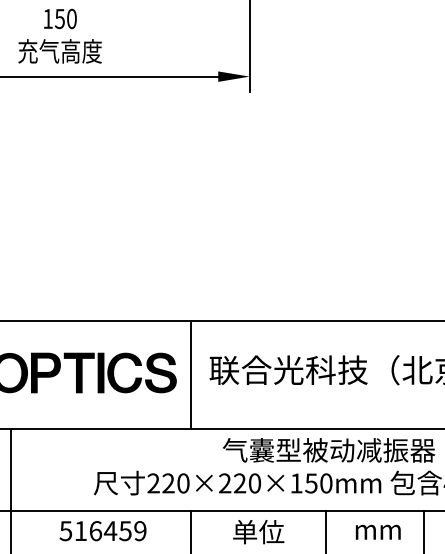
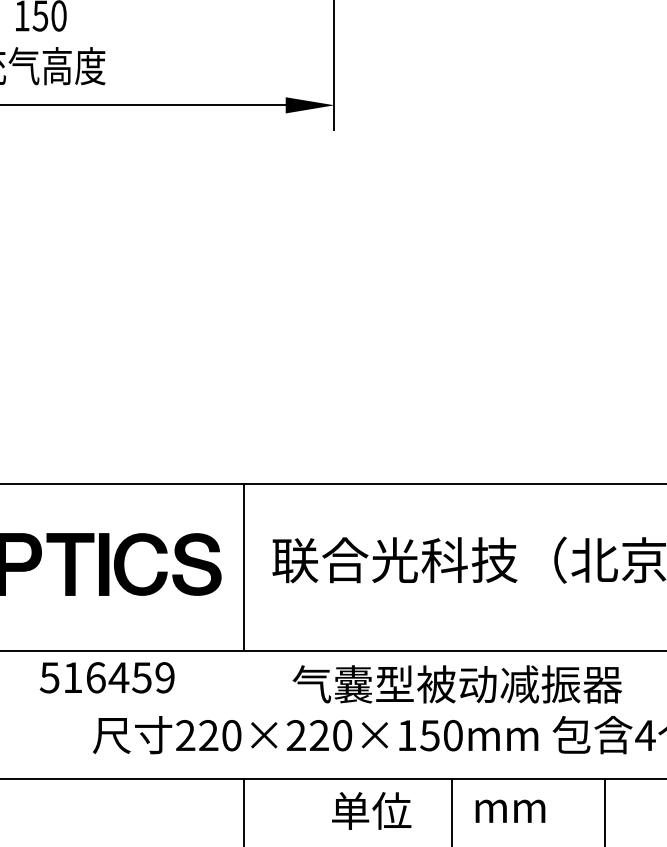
text: (102, 531) -> (106, 678), moved
text: (377, 531) -> (509, 810), moved
text: (258, 532) -> (371, 811), moved

